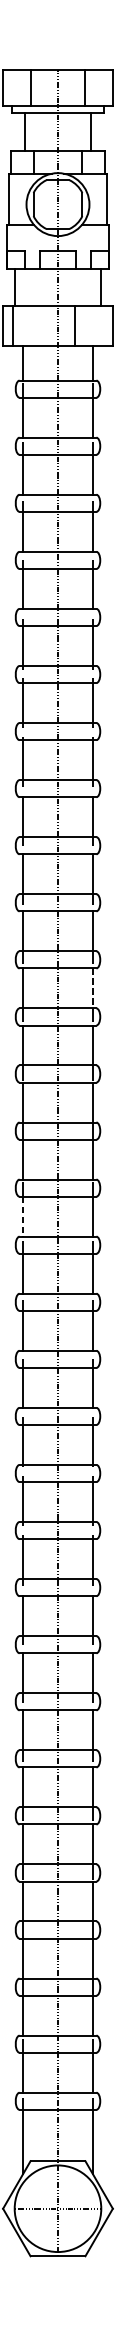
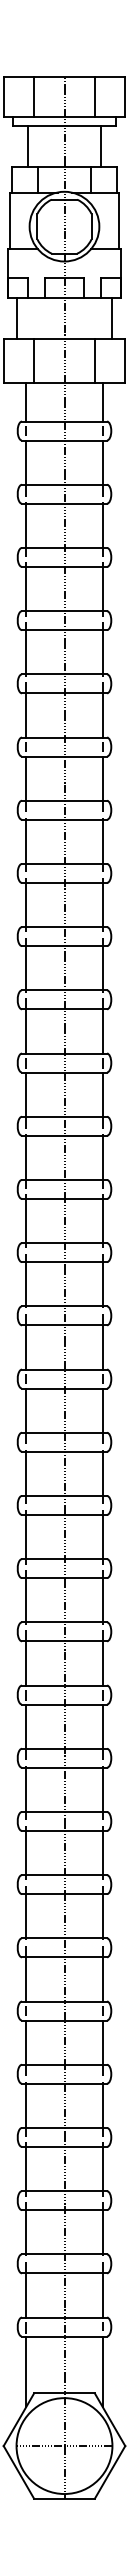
line: (13, 326) -> (34, 361), moved
line: (74, 326) -> (94, 361), moved
line: (92, 989) -> (102, 1095), dashed -> solid
line: (23, 1216) -> (26, 1347), dashed -> solid

